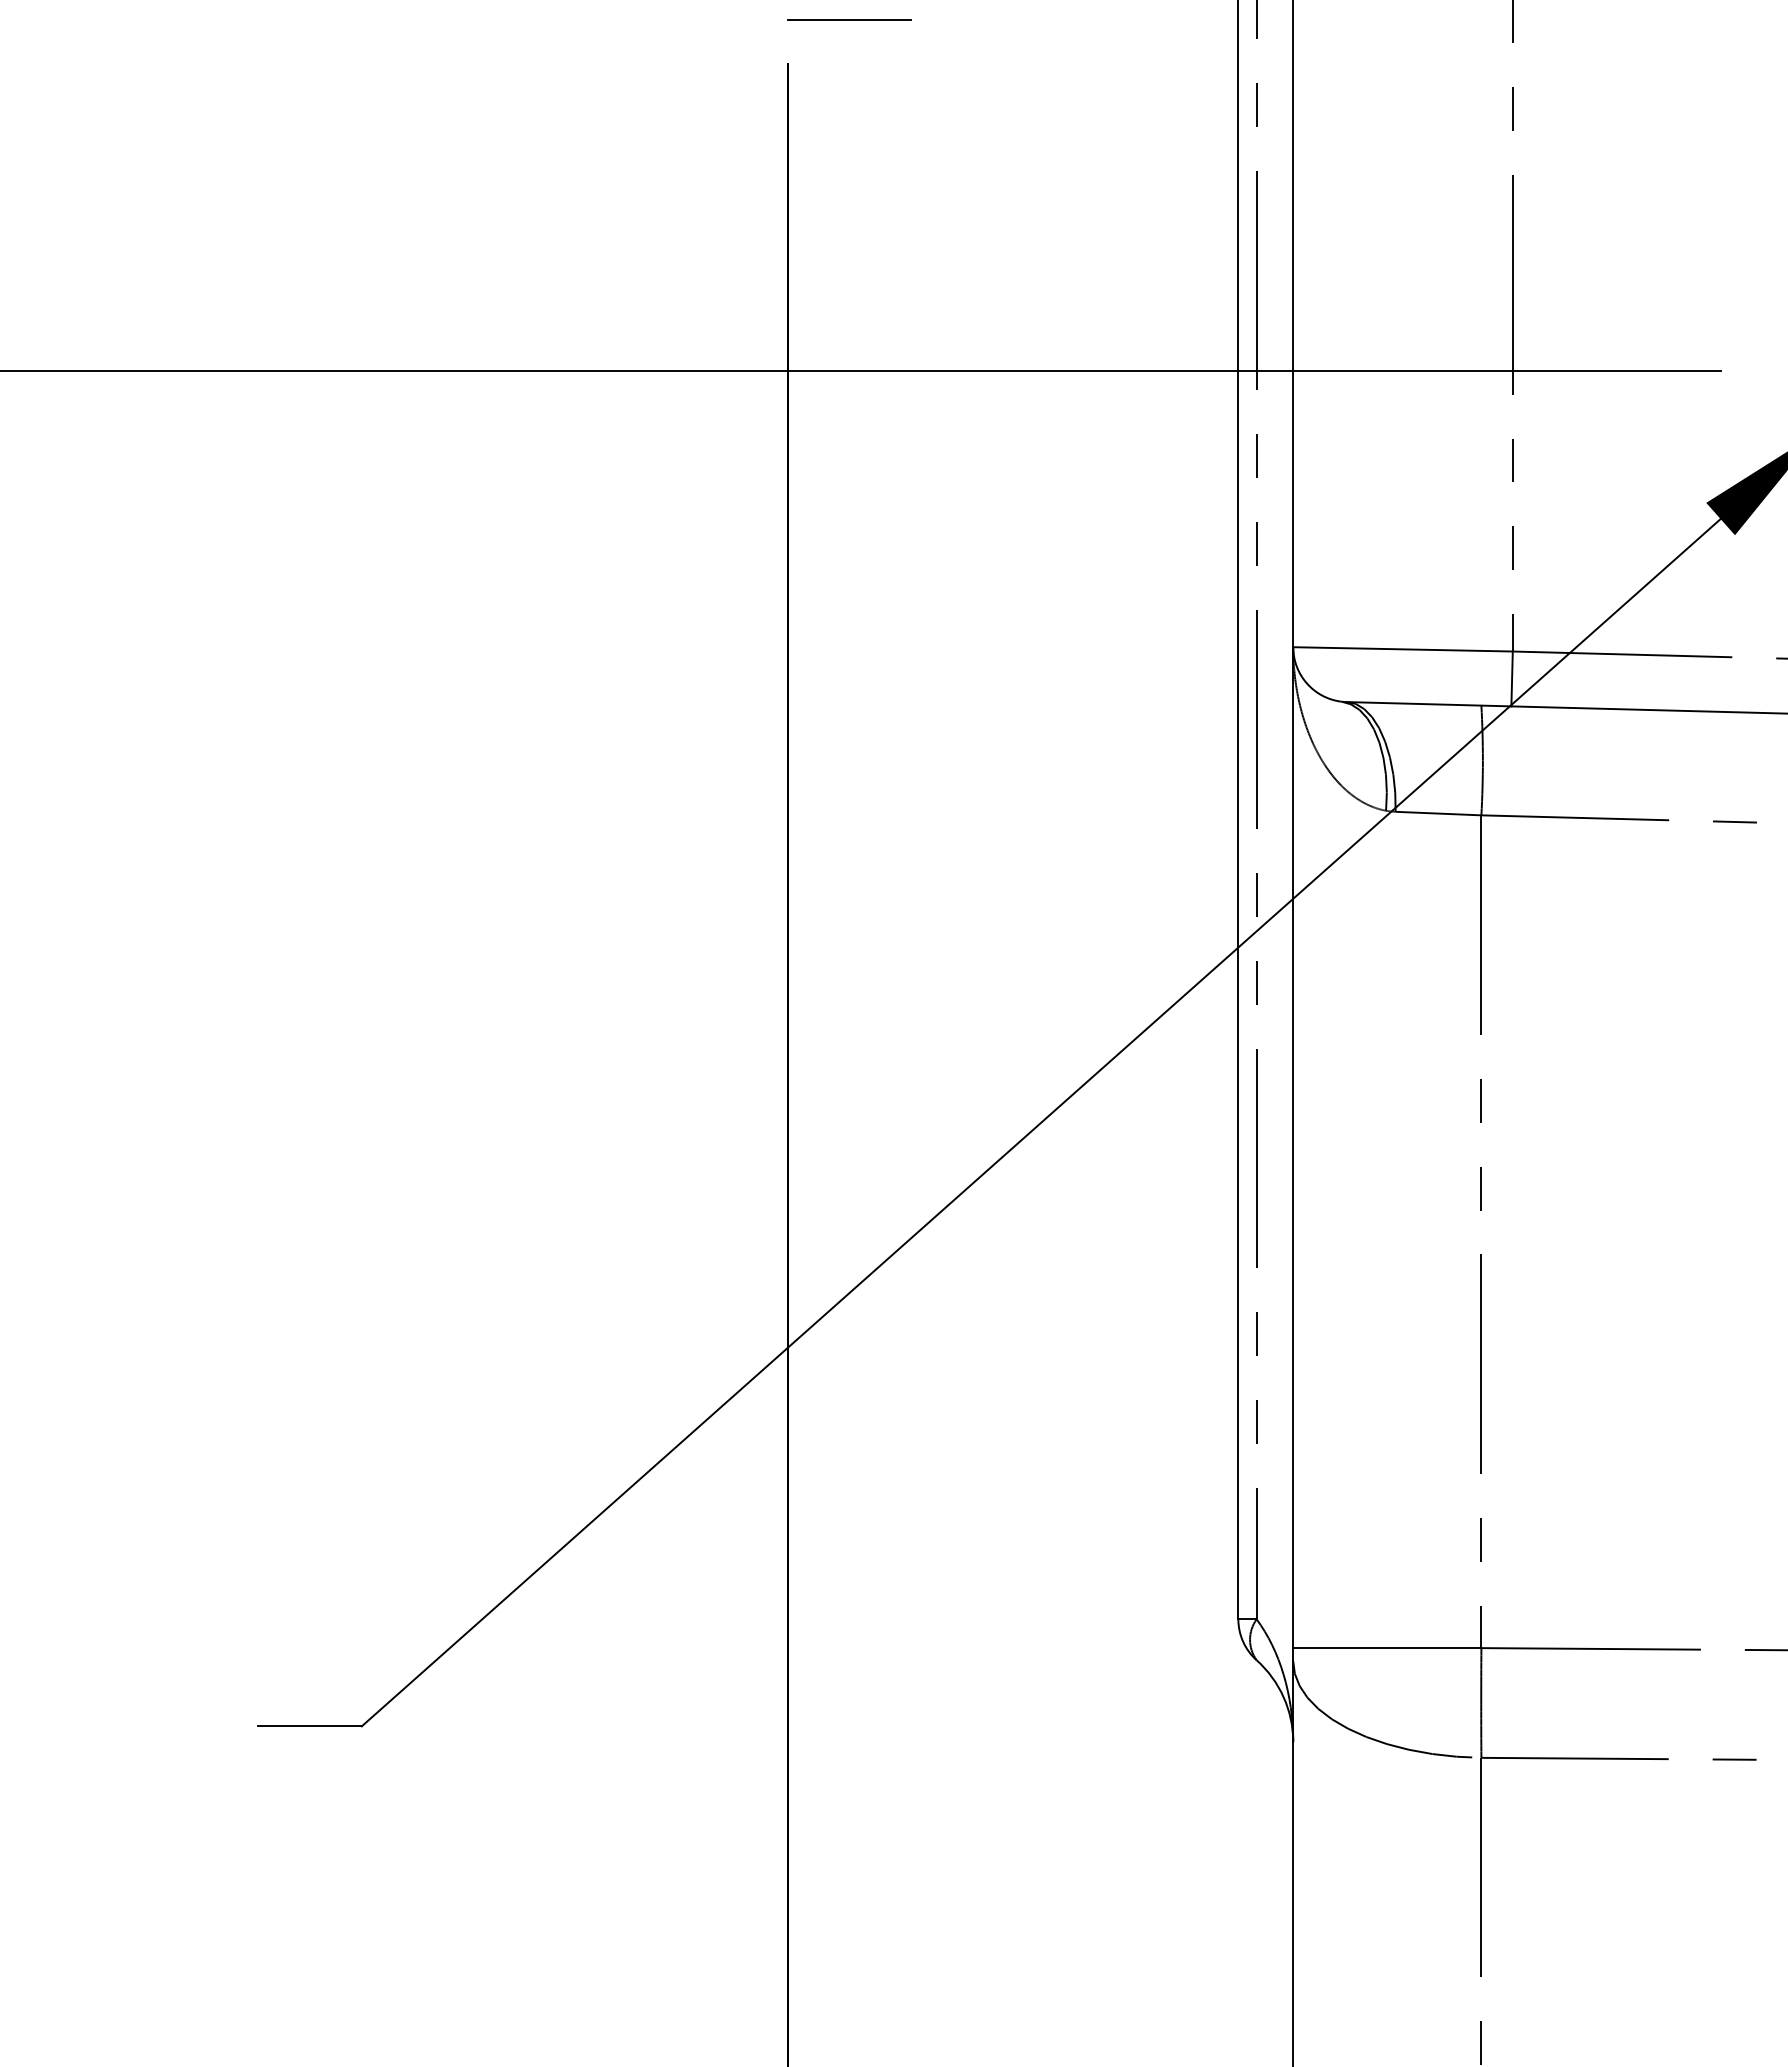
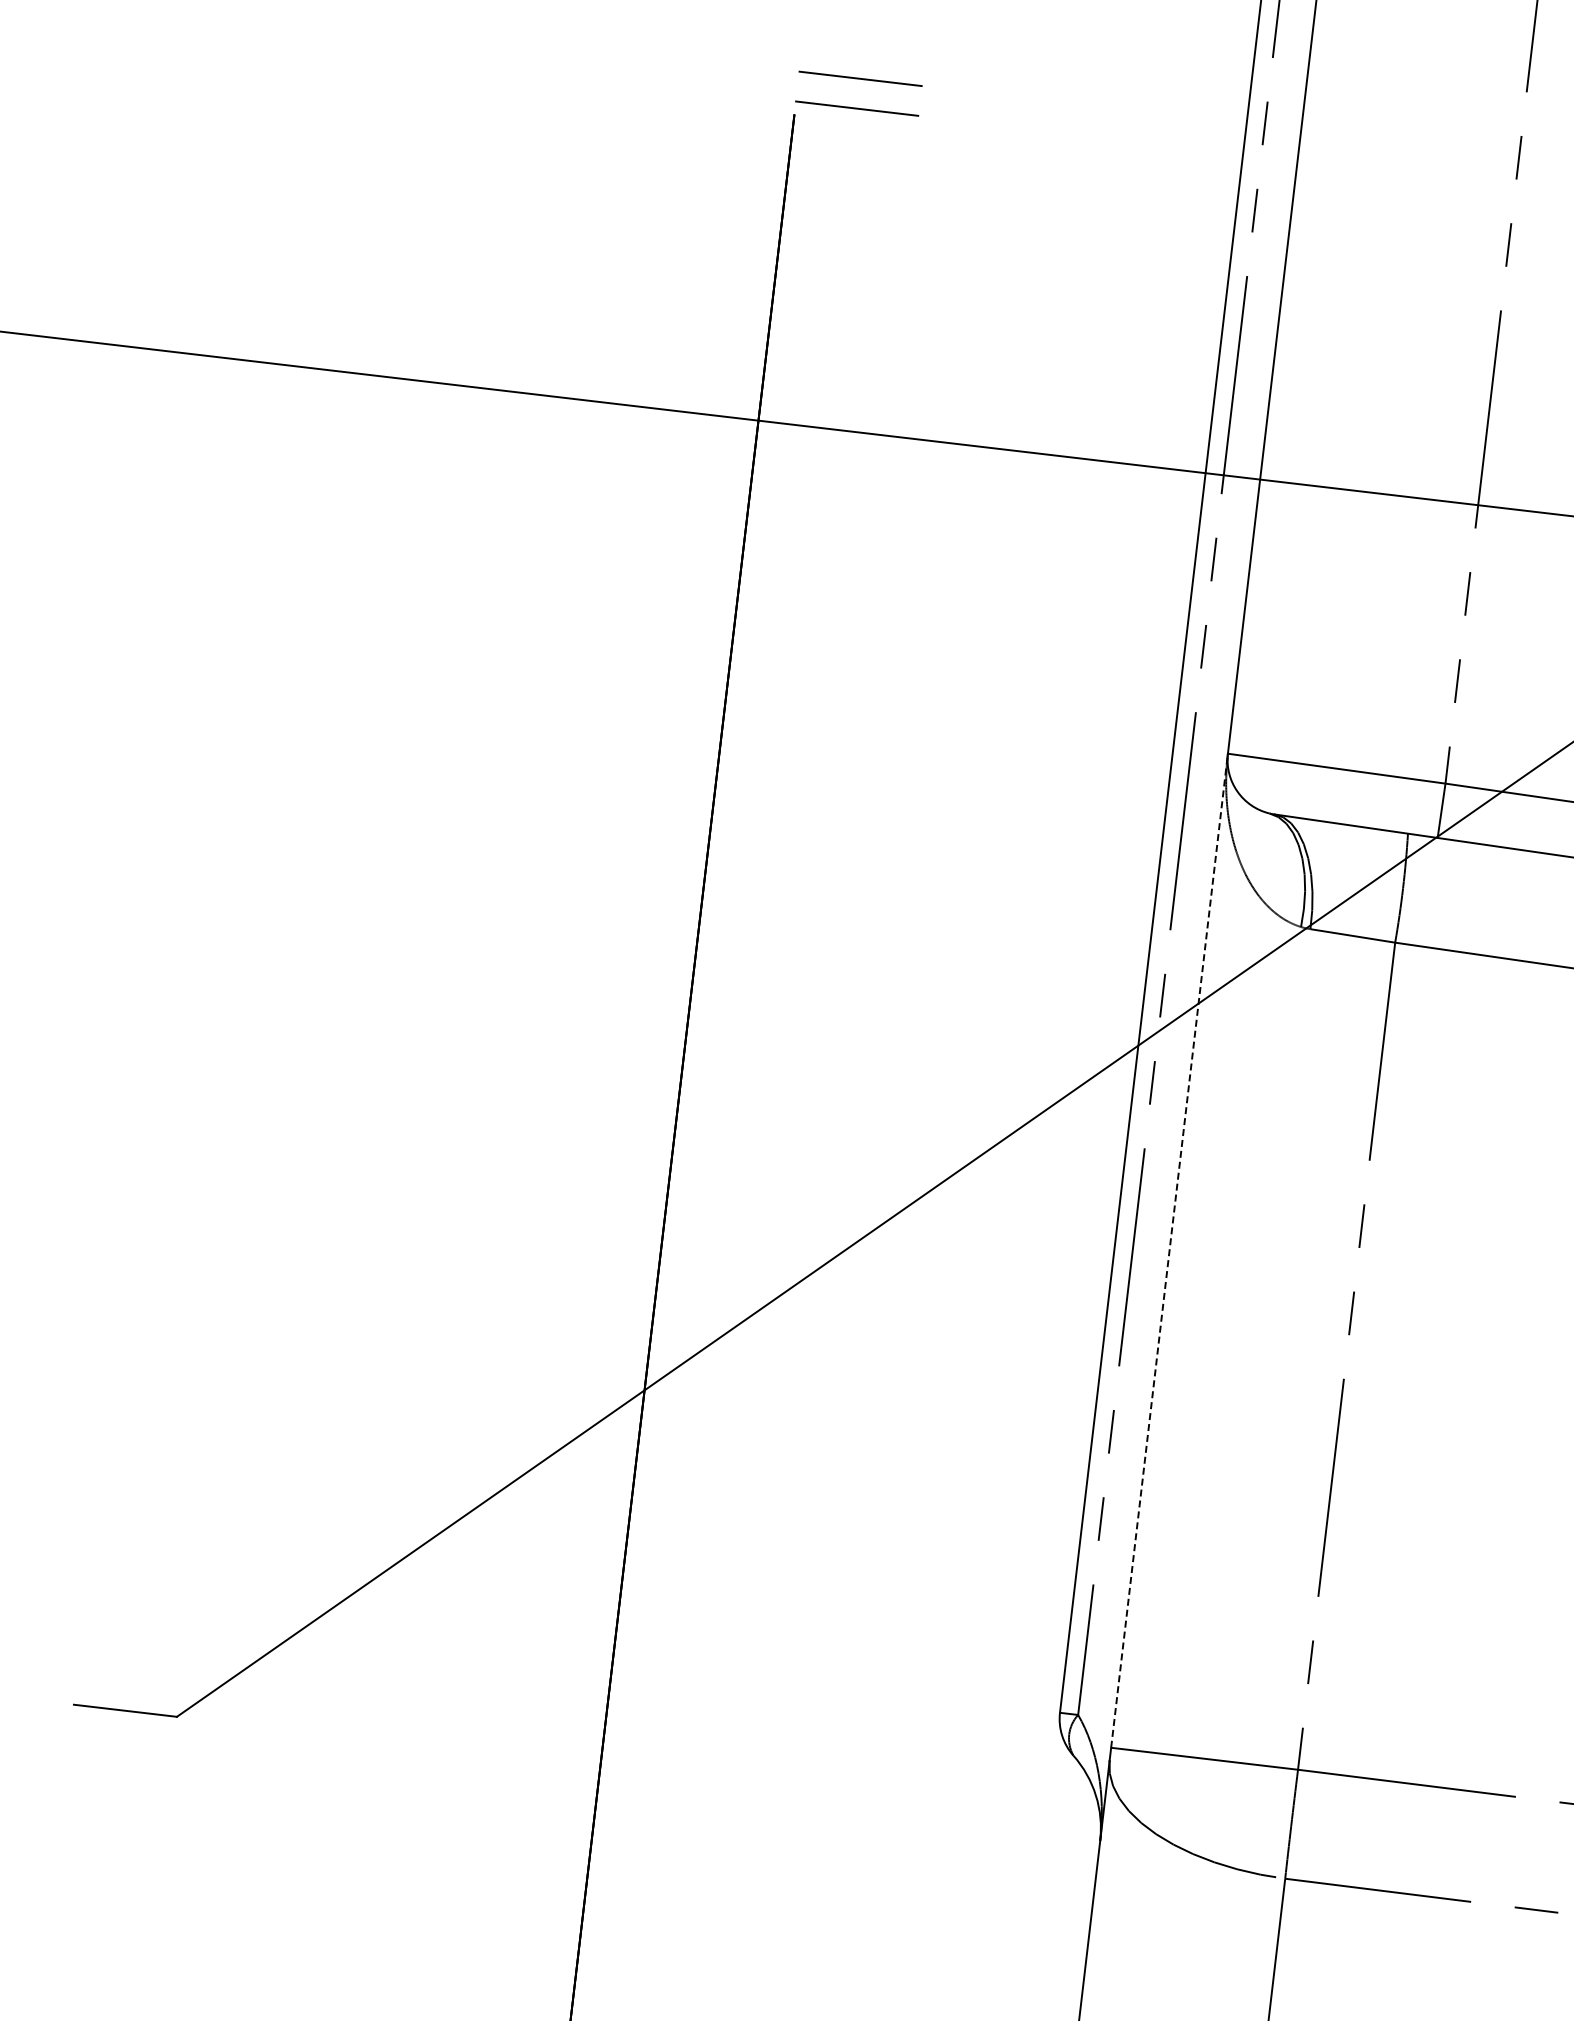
line: (849, 49) -> (856, 108), added
line: (1293, 1147) -> (1169, 1250), solid -> dashed

